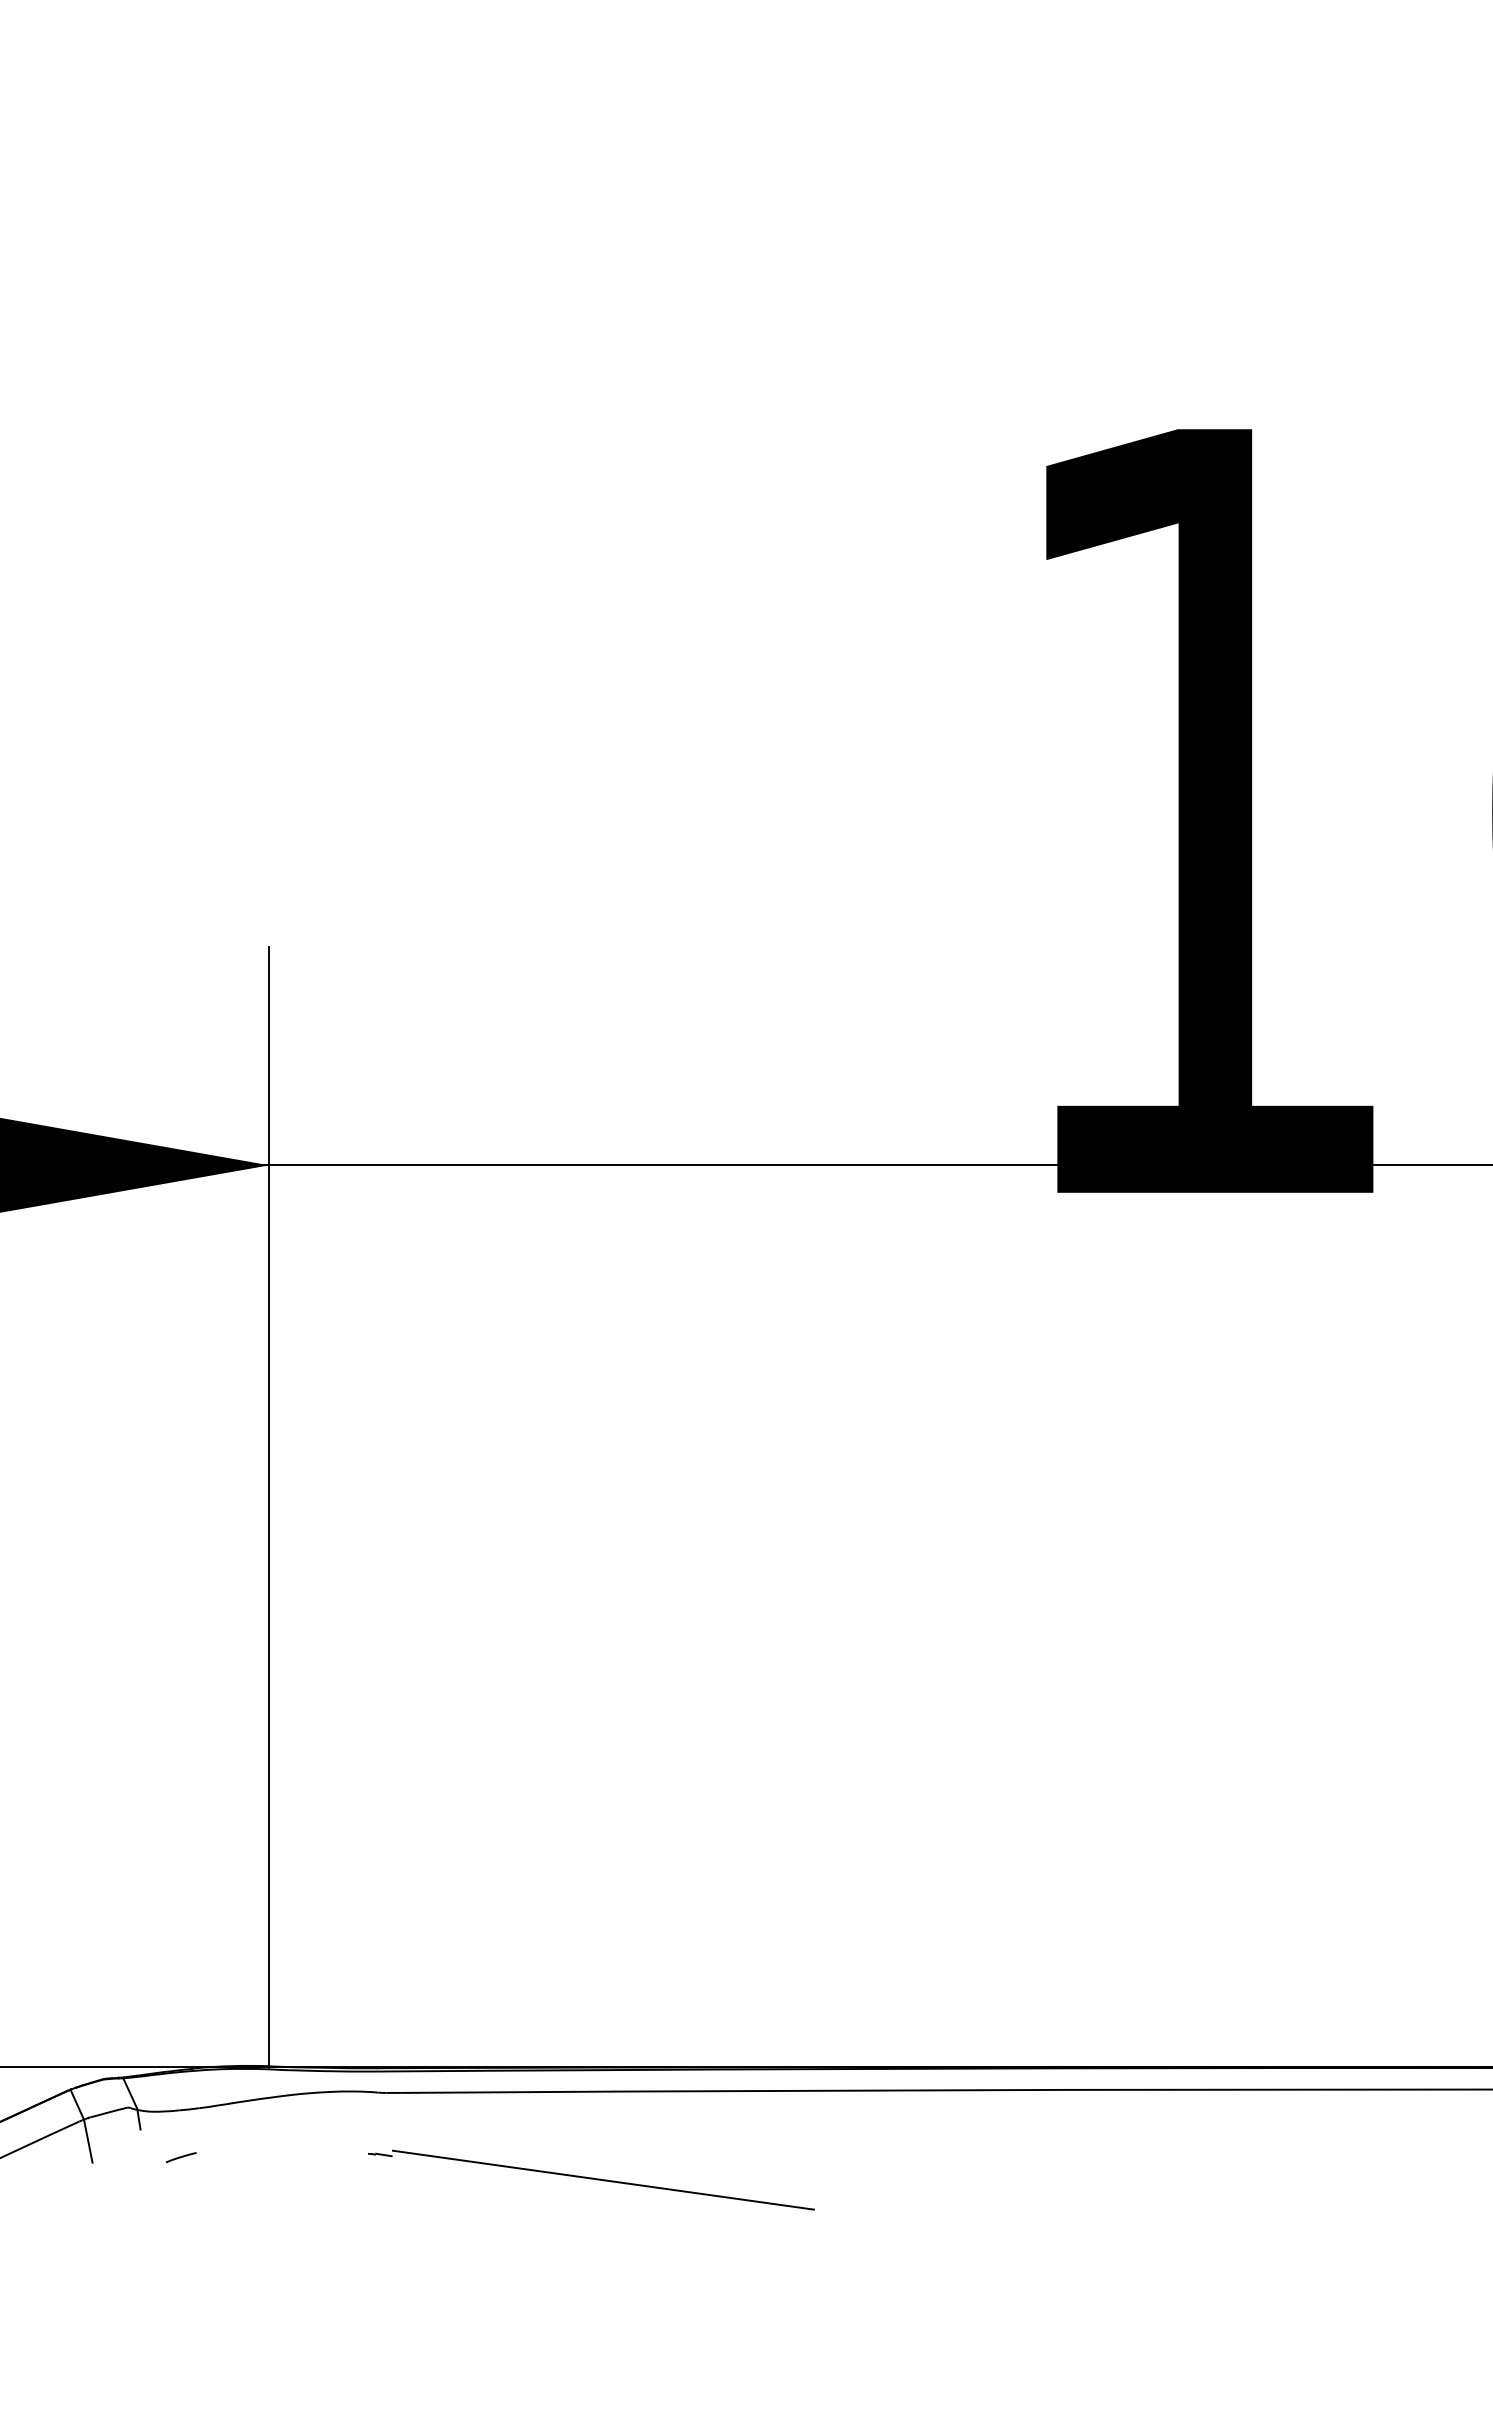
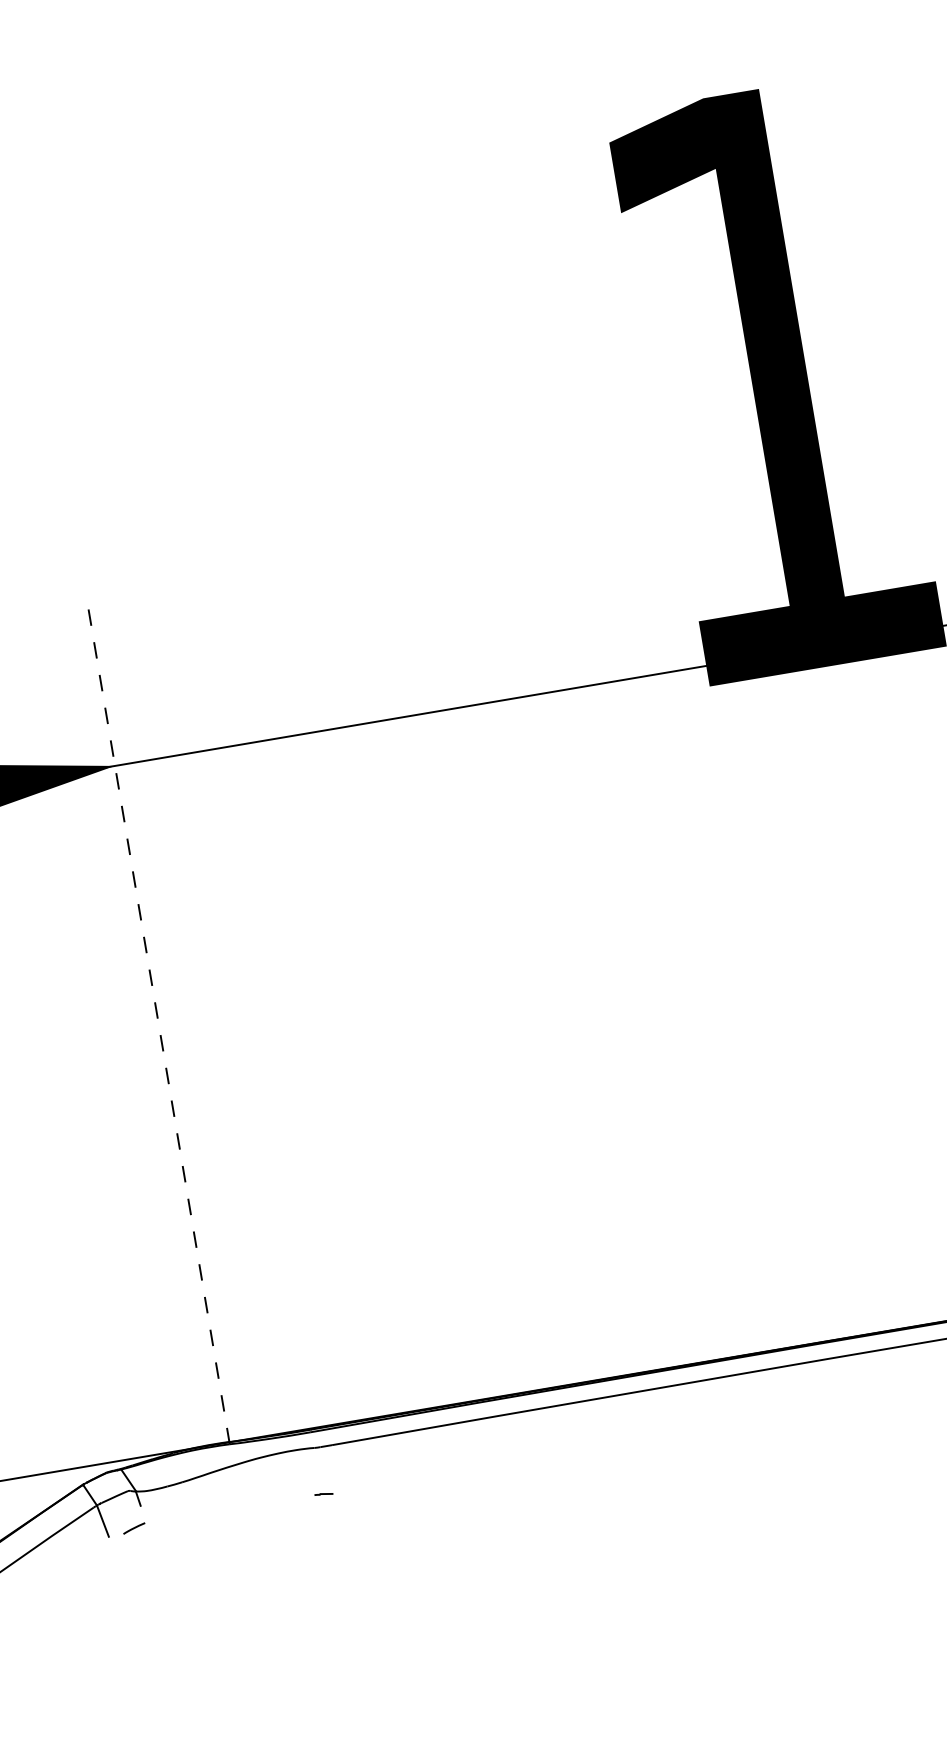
line: (269, 1507) -> (158, 1022), solid -> dashed
line: (181, 2157) -> (134, 1528), moved
line: (602, 2179) -> (493, 1484), removed

